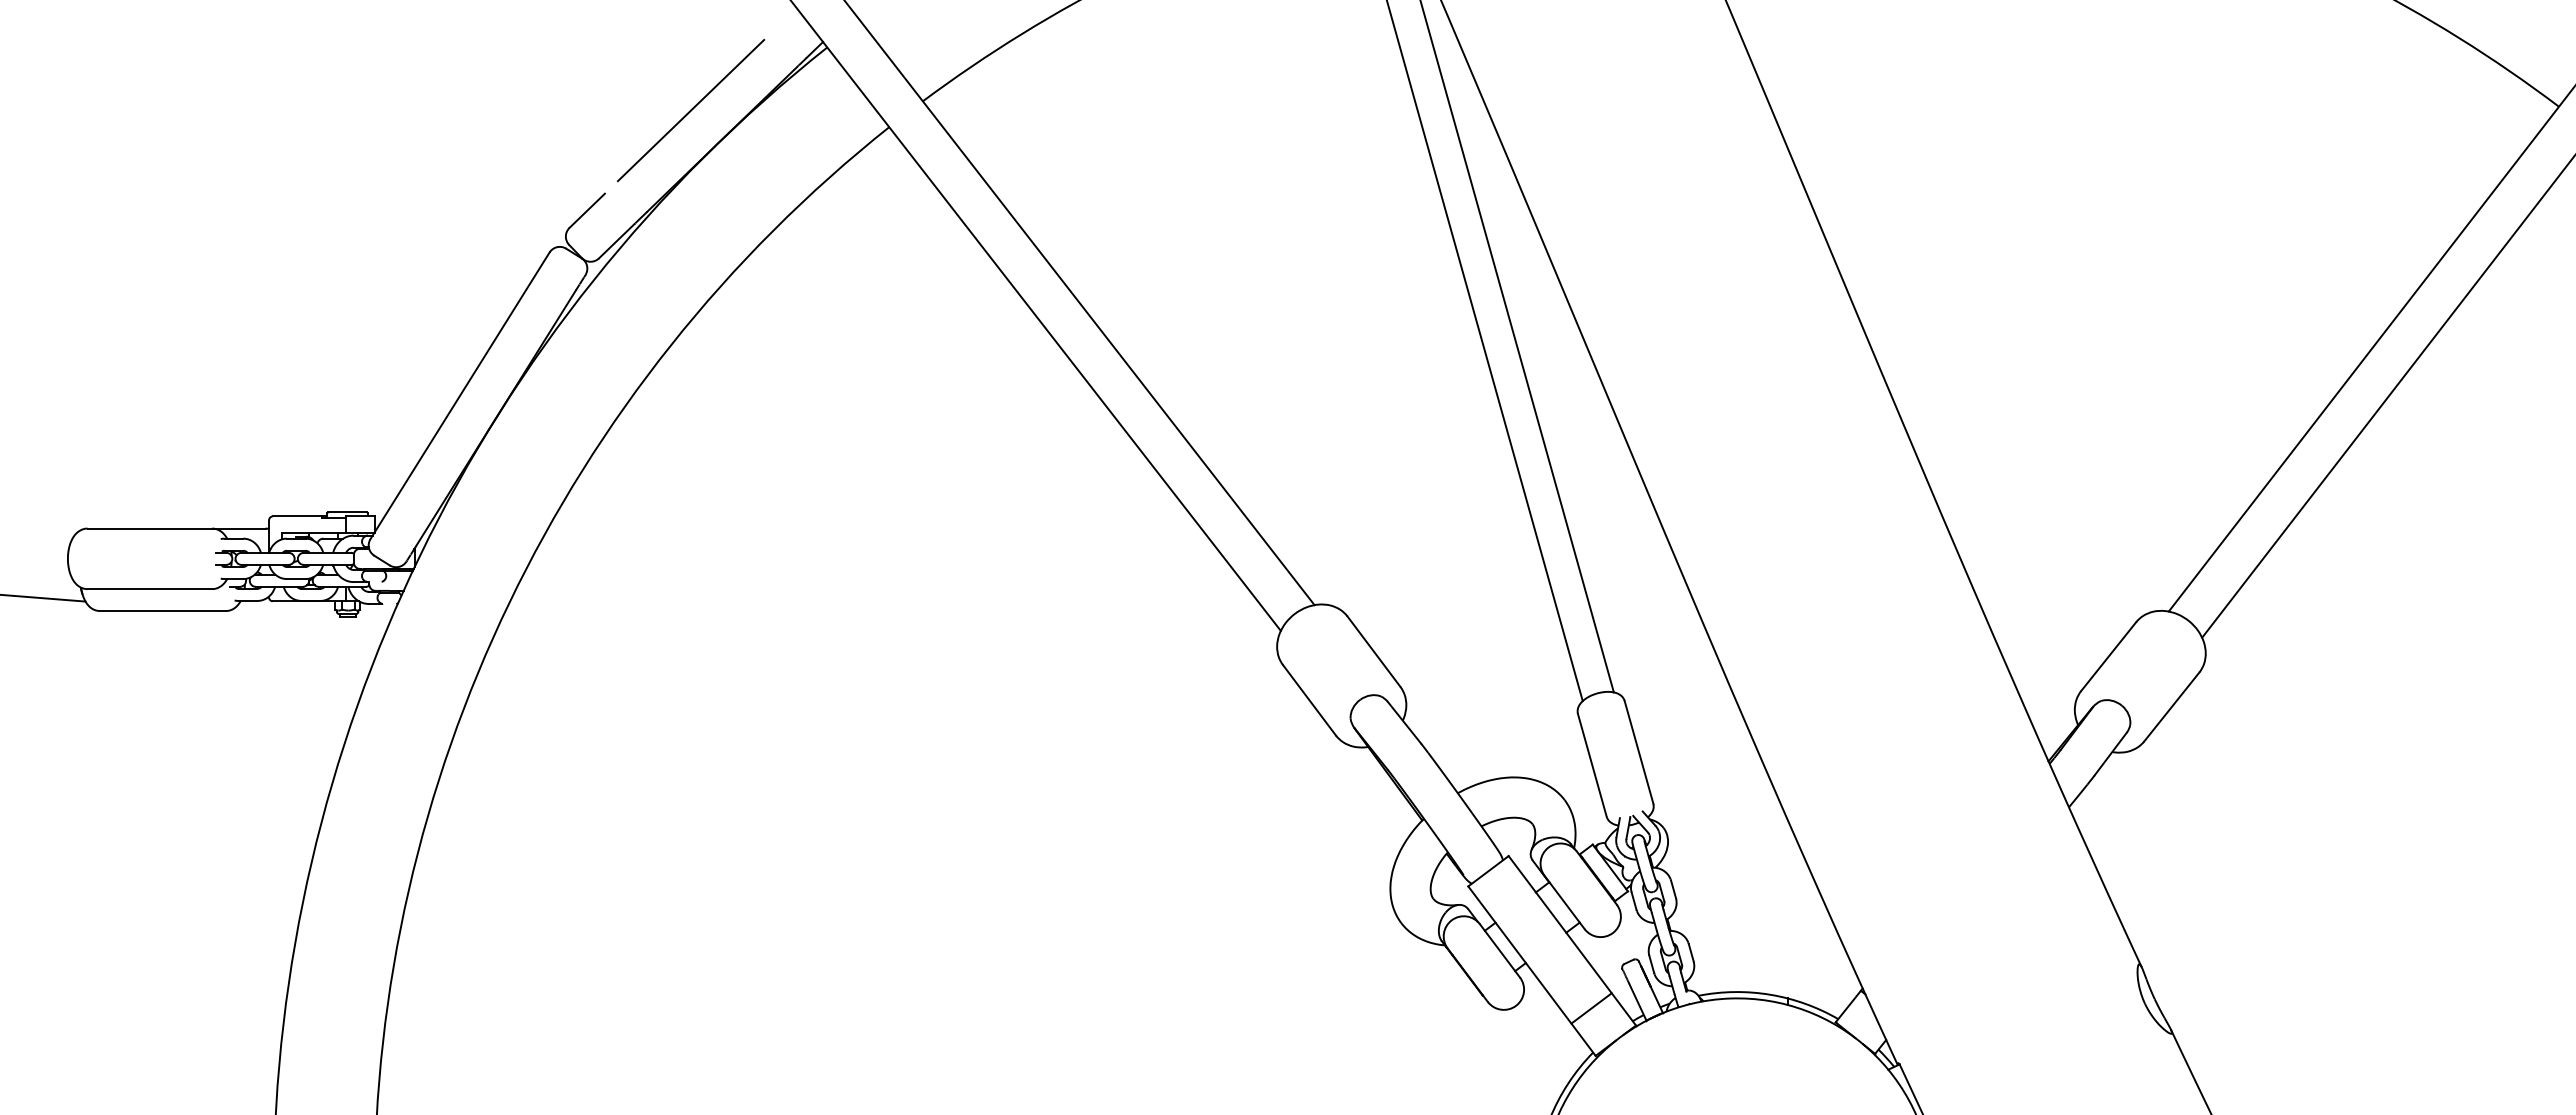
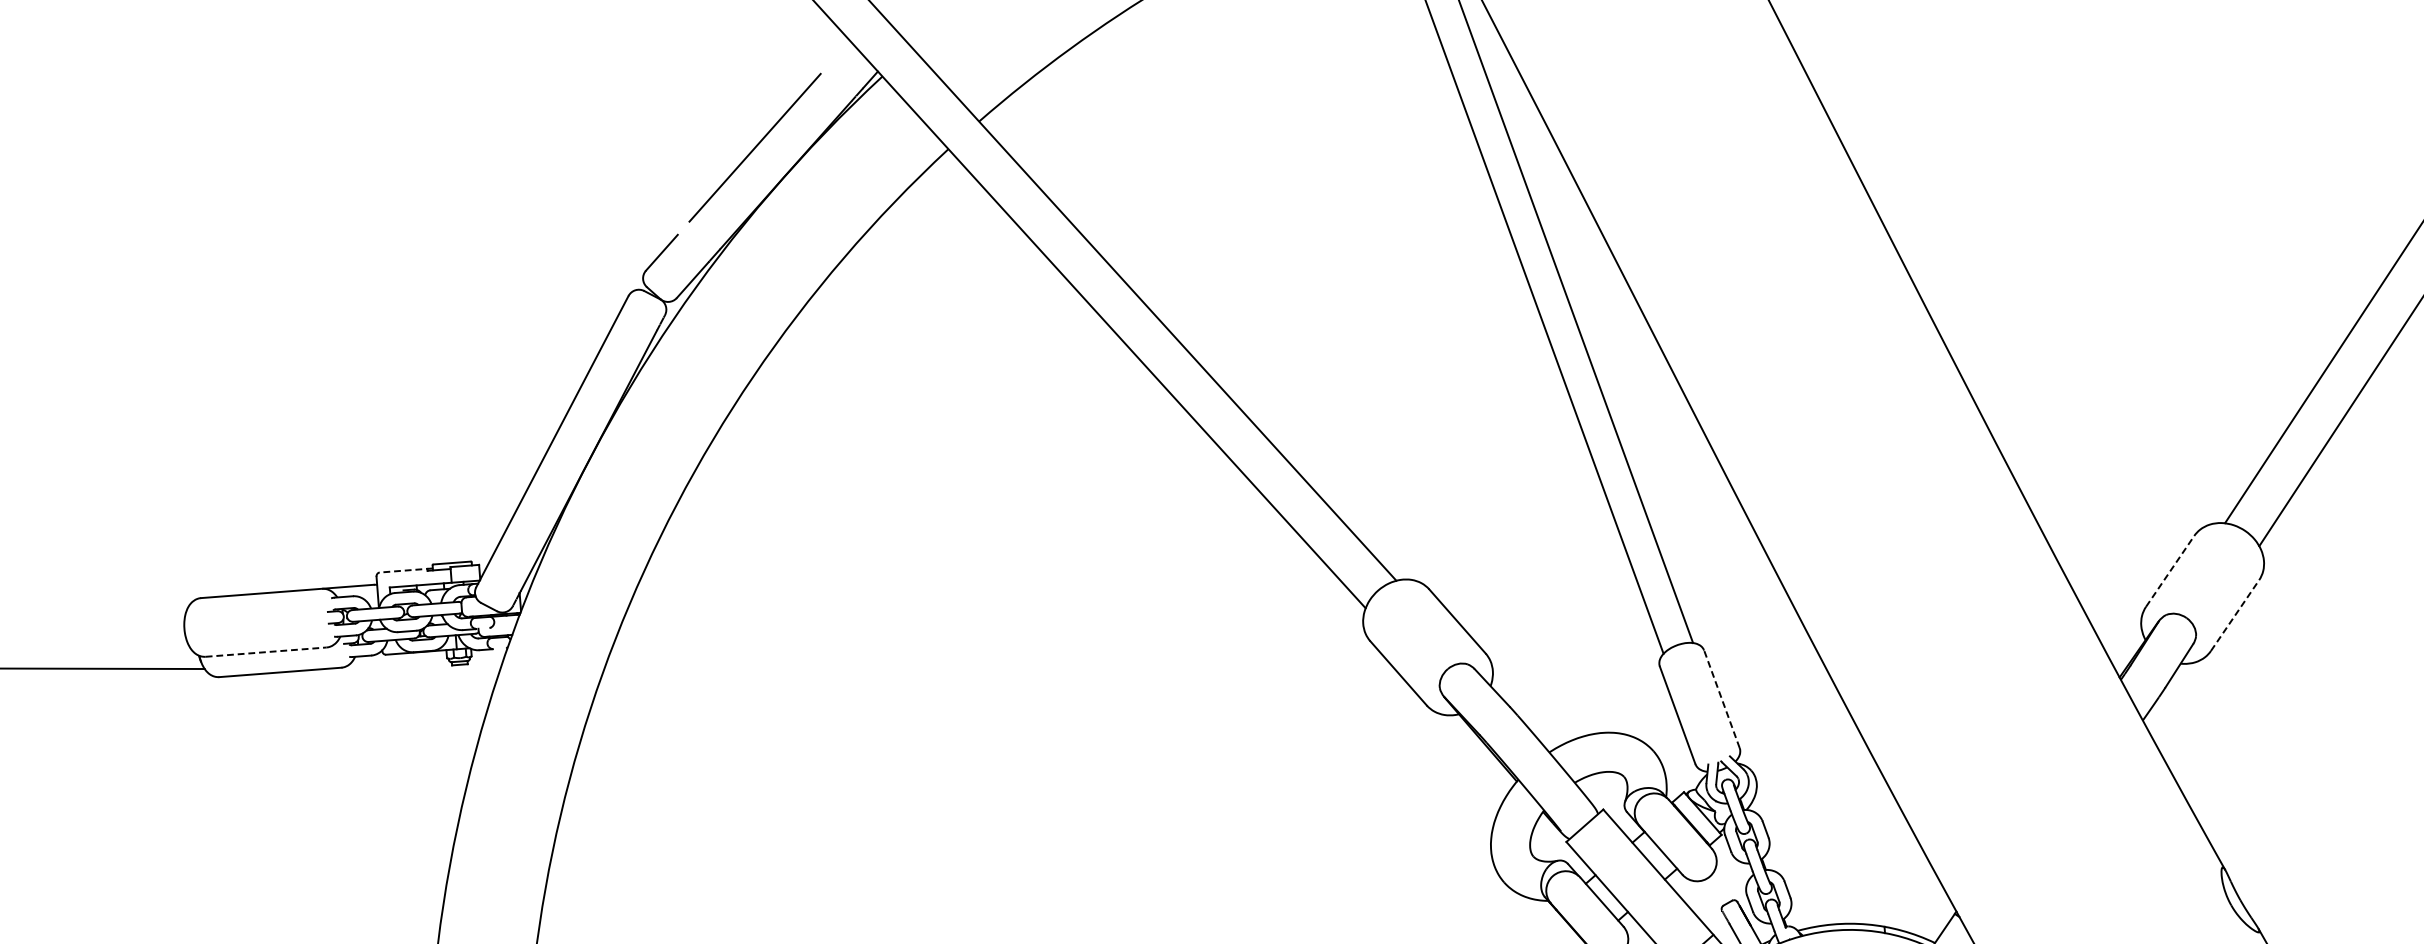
line: (299, 516) -> (405, 570), solid -> dashed
line: (150, 589) -> (266, 652), solid -> dashed
line: (2108, 656) -> (2169, 571), solid -> dashed
line: (2171, 706) -> (2234, 615), solid -> dashed
line: (1638, 751) -> (1721, 698), solid -> dashed

